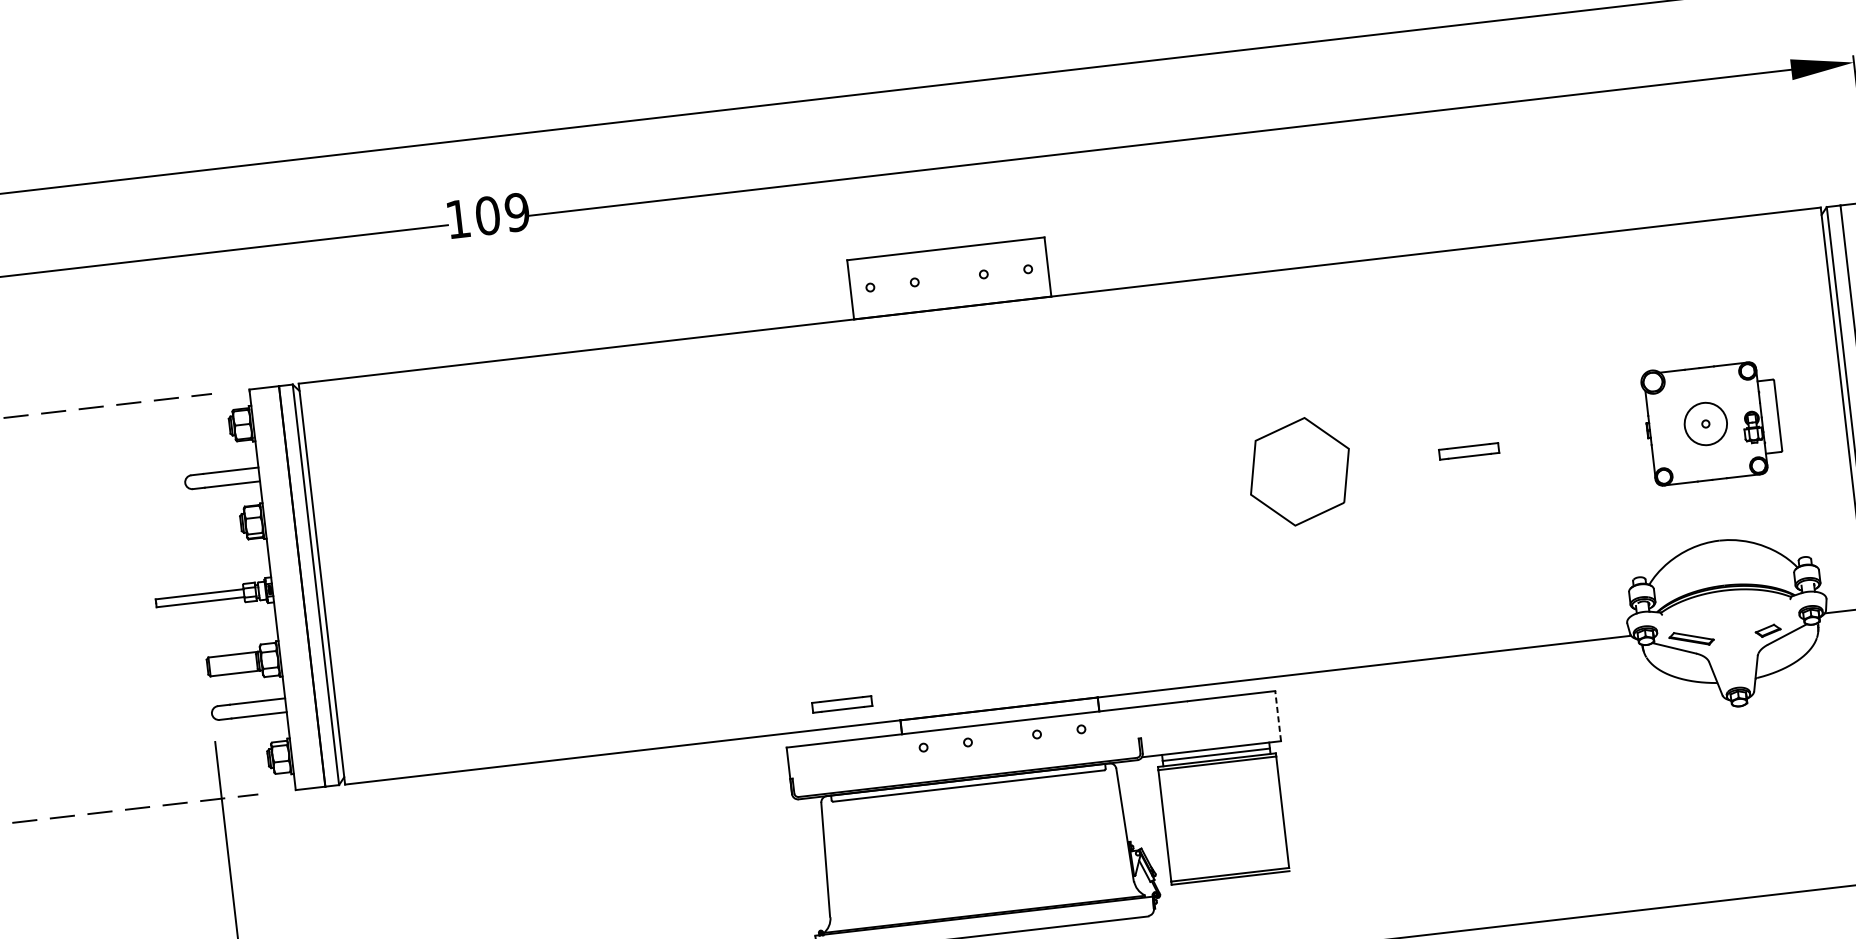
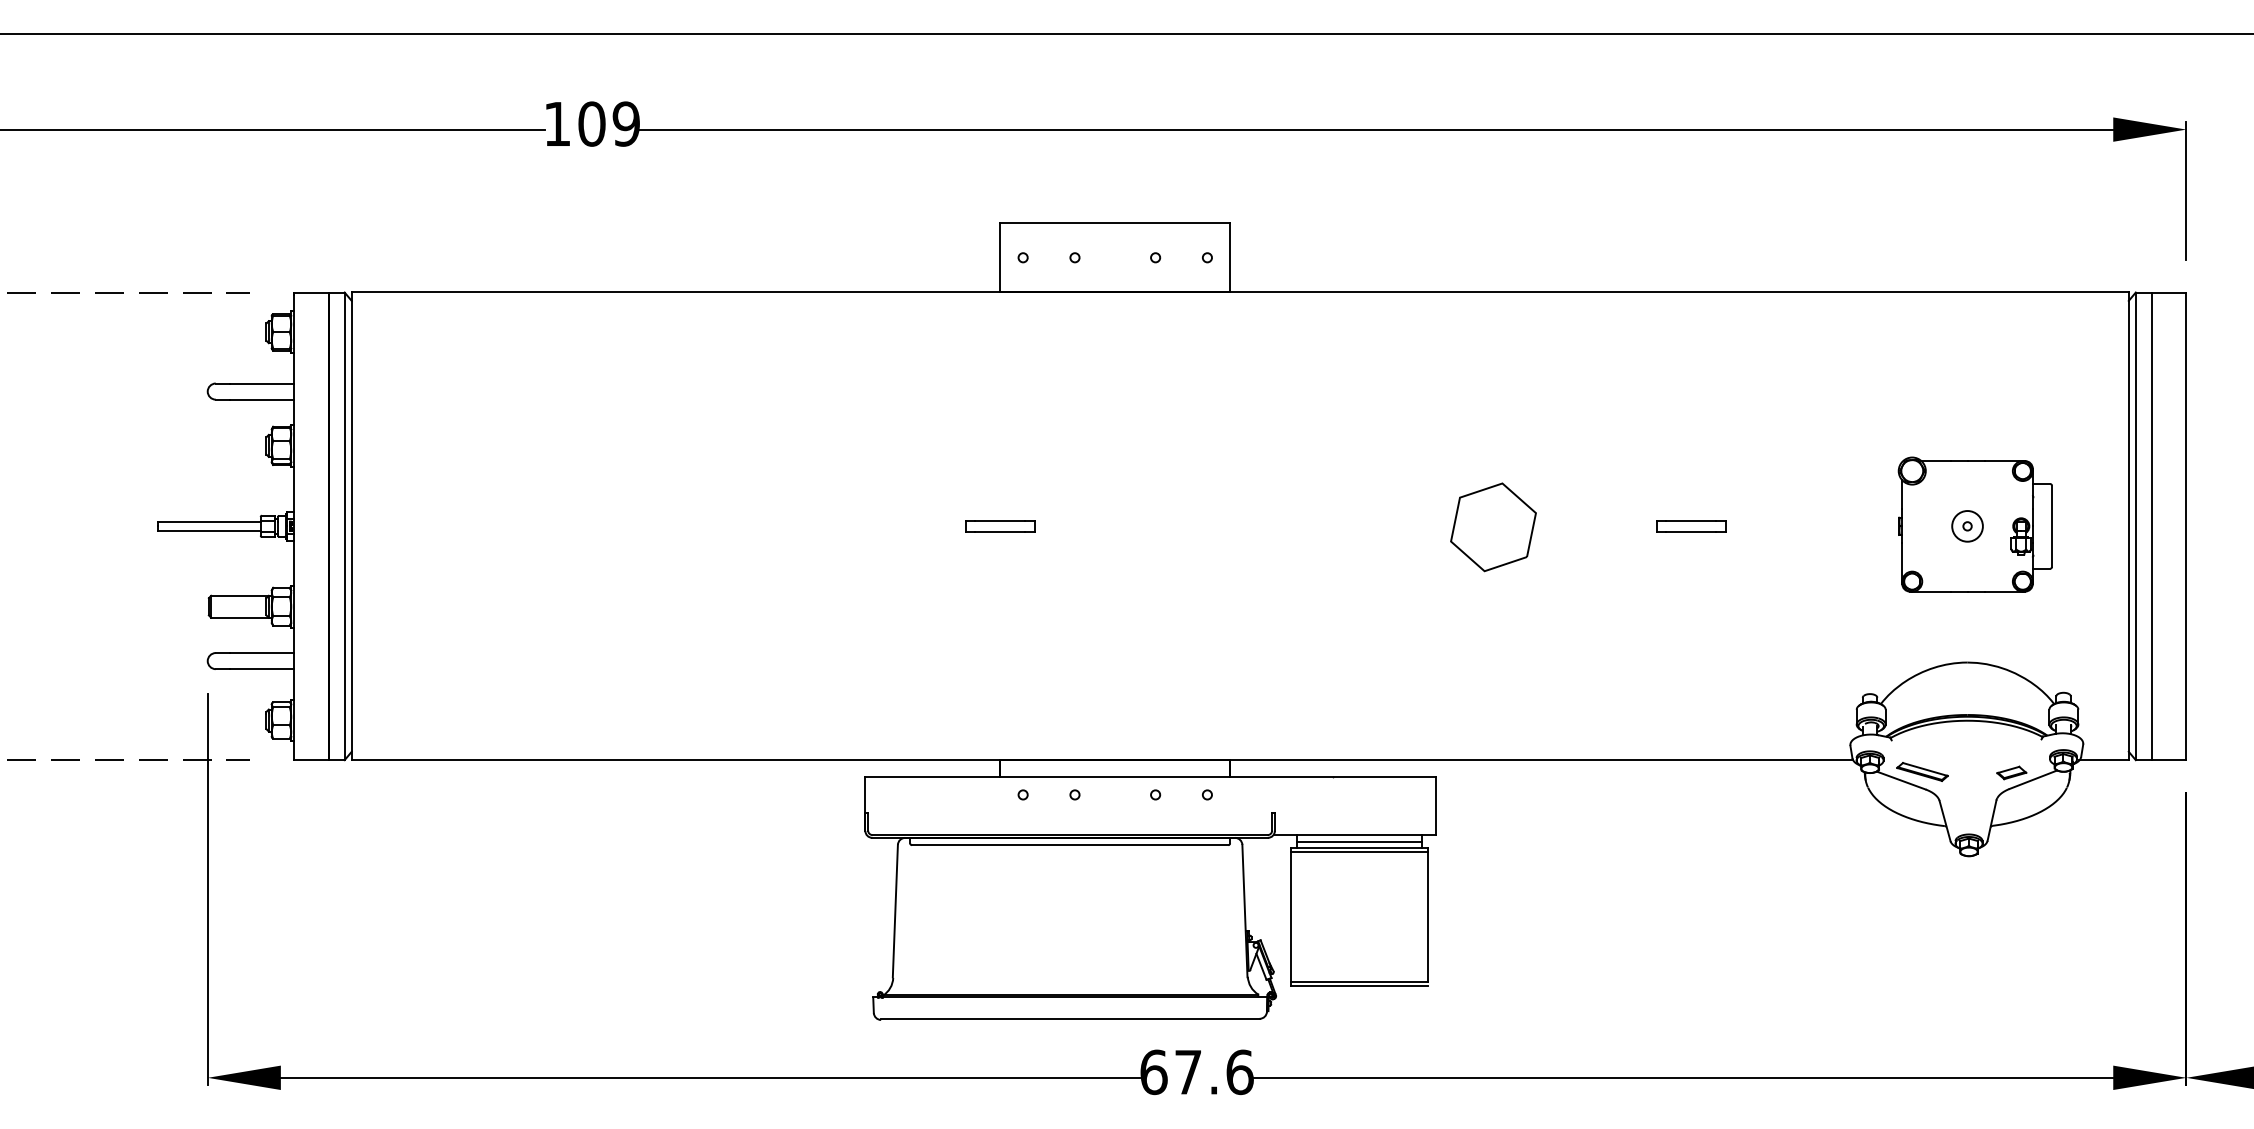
circle: (1705, 424) -> (1967, 526), size x0.62
part: (1299, 471) -> (1493, 527), size x0.71
part: (842, 704) -> (1000, 526), moved
line: (1277, 715) -> (1435, 805), dashed -> solid

